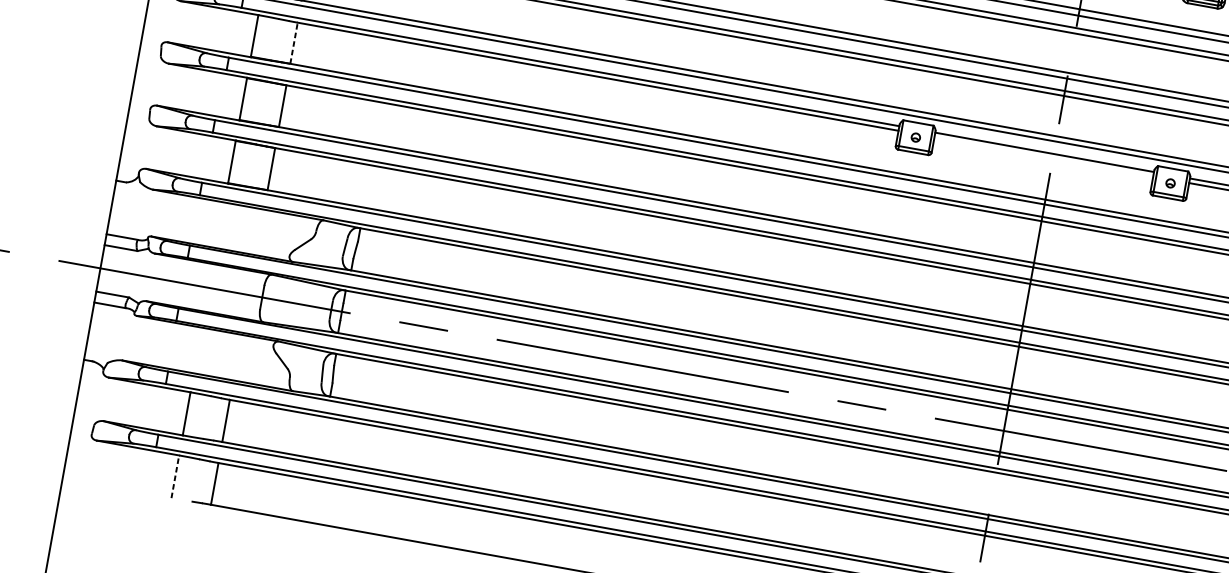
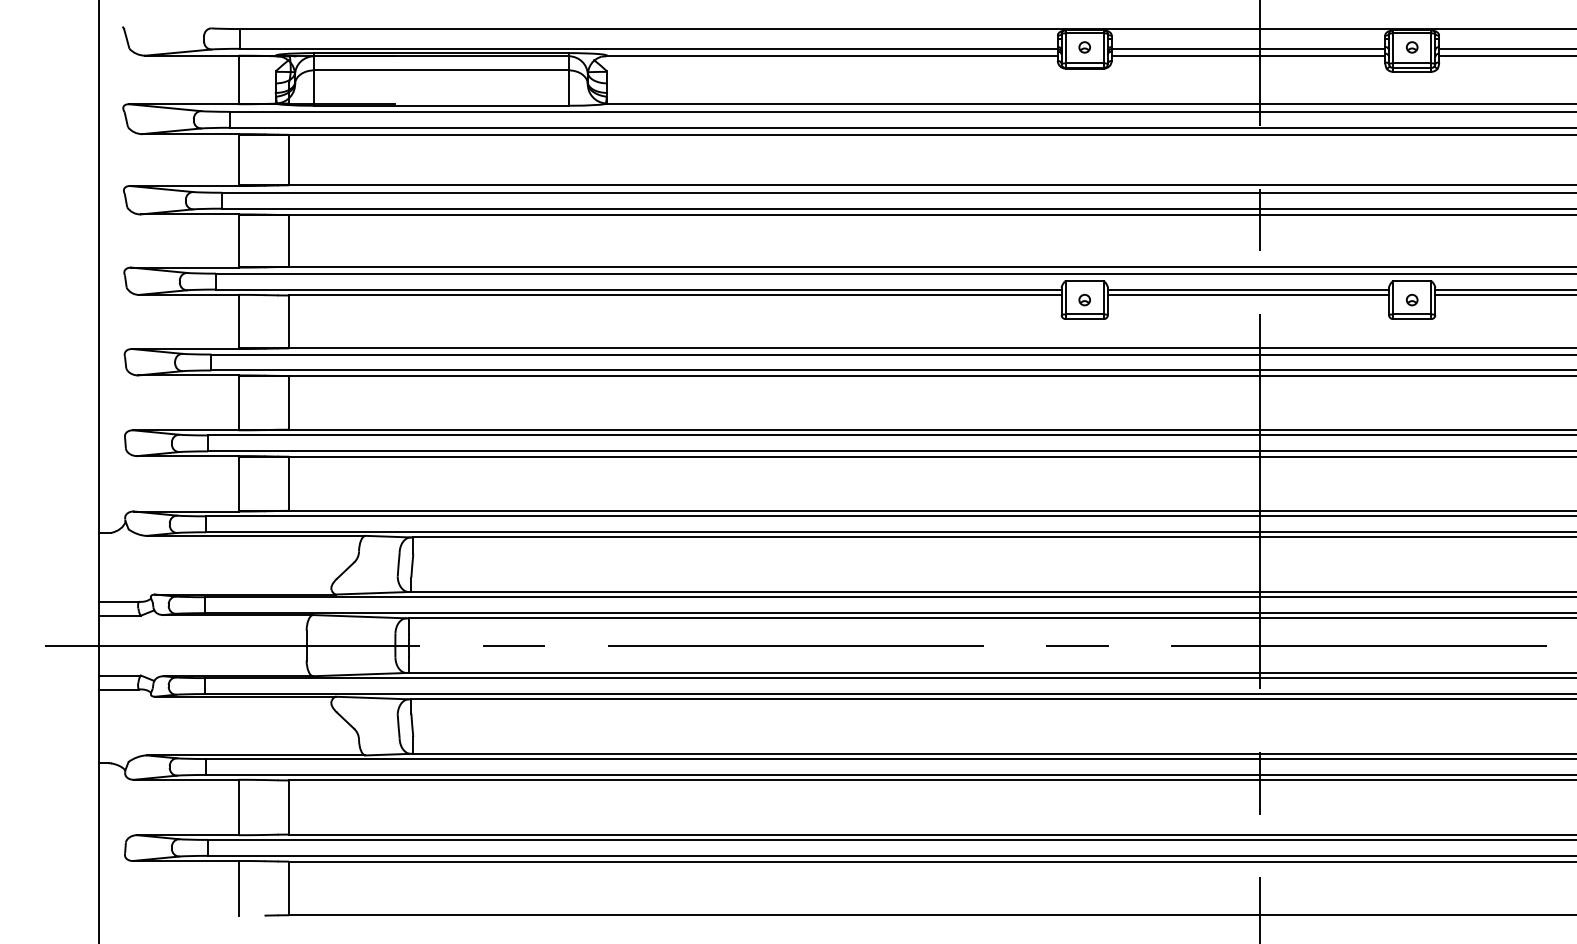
line: (294, 42) -> (289, 321), dashed -> solid
line: (1043, 156) -> (1248, 295), added
line: (175, 476) -> (238, 887), dashed -> solid

